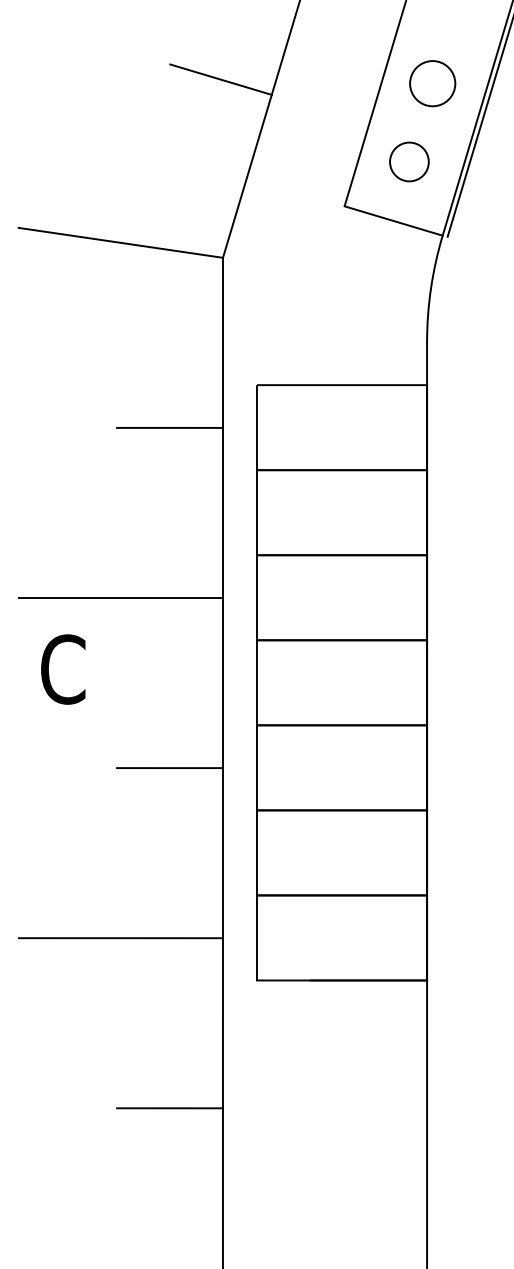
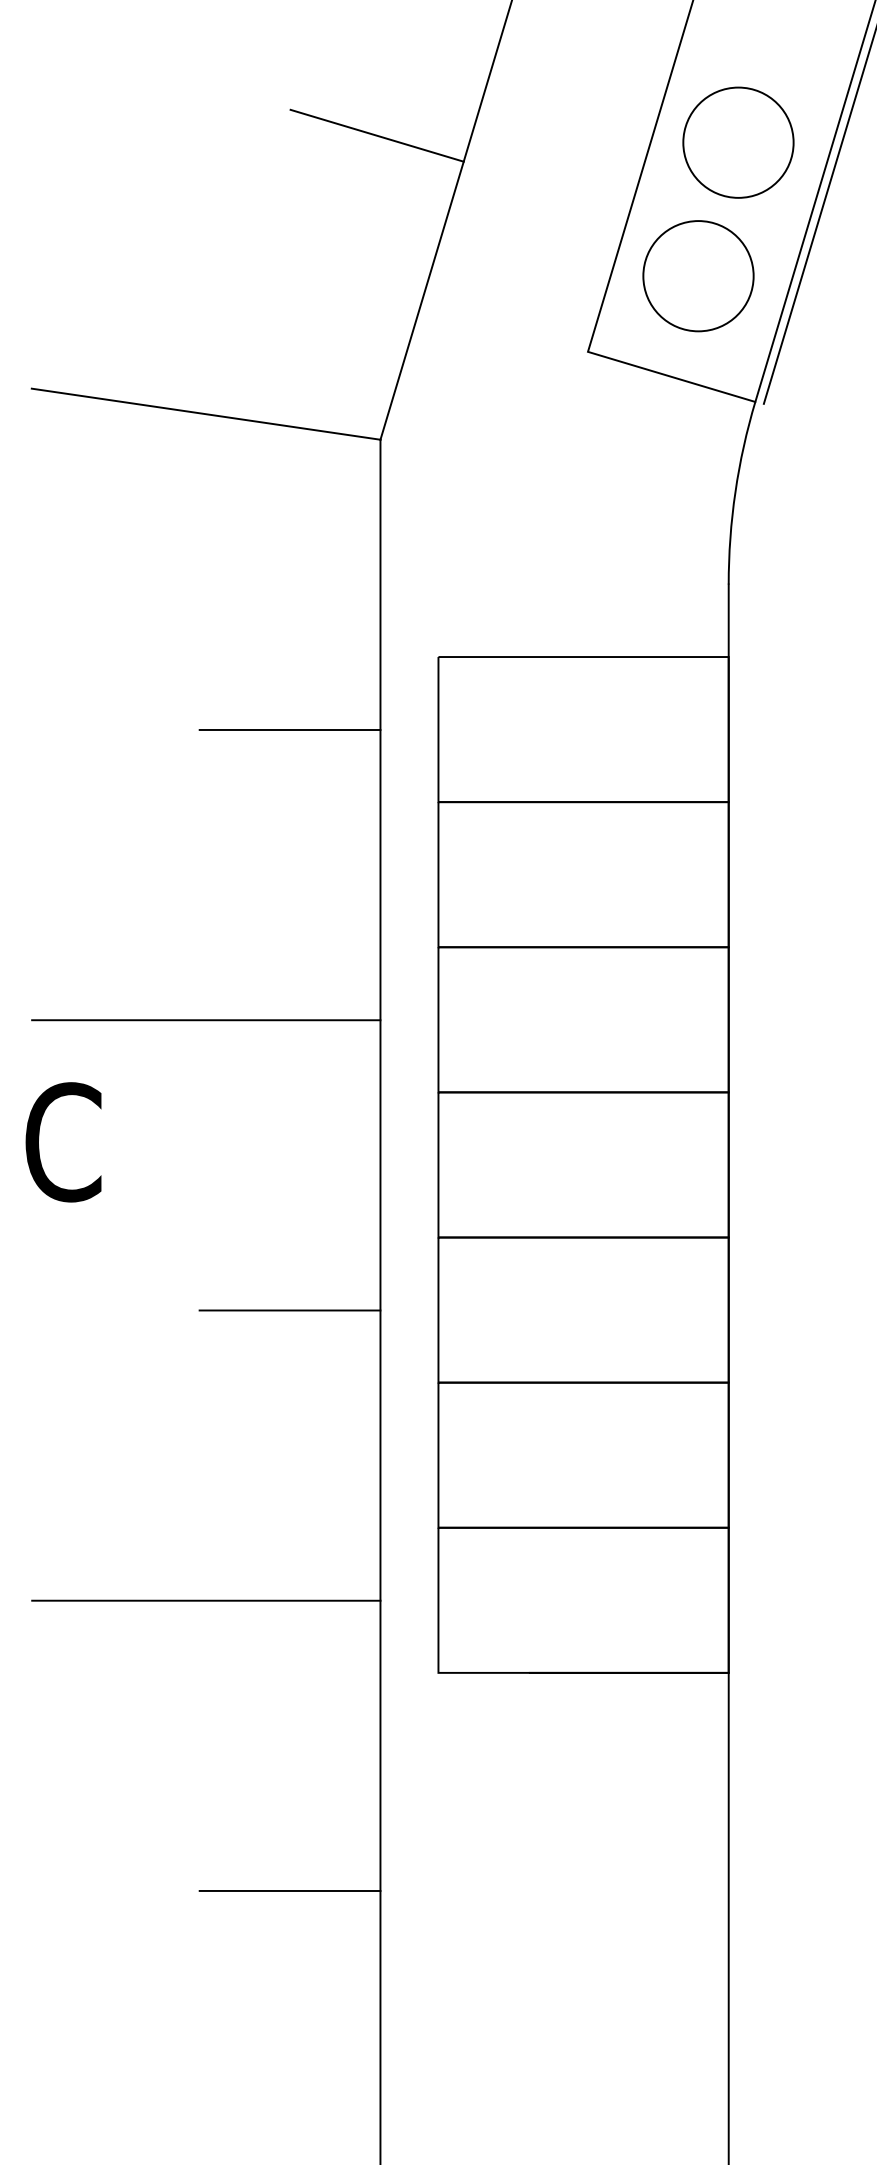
circle: (432, 83) -> (737, 142), size x1.43
circle: (409, 161) -> (698, 275), size x1.67
text: (63, 669) -> (63, 1142), moved

